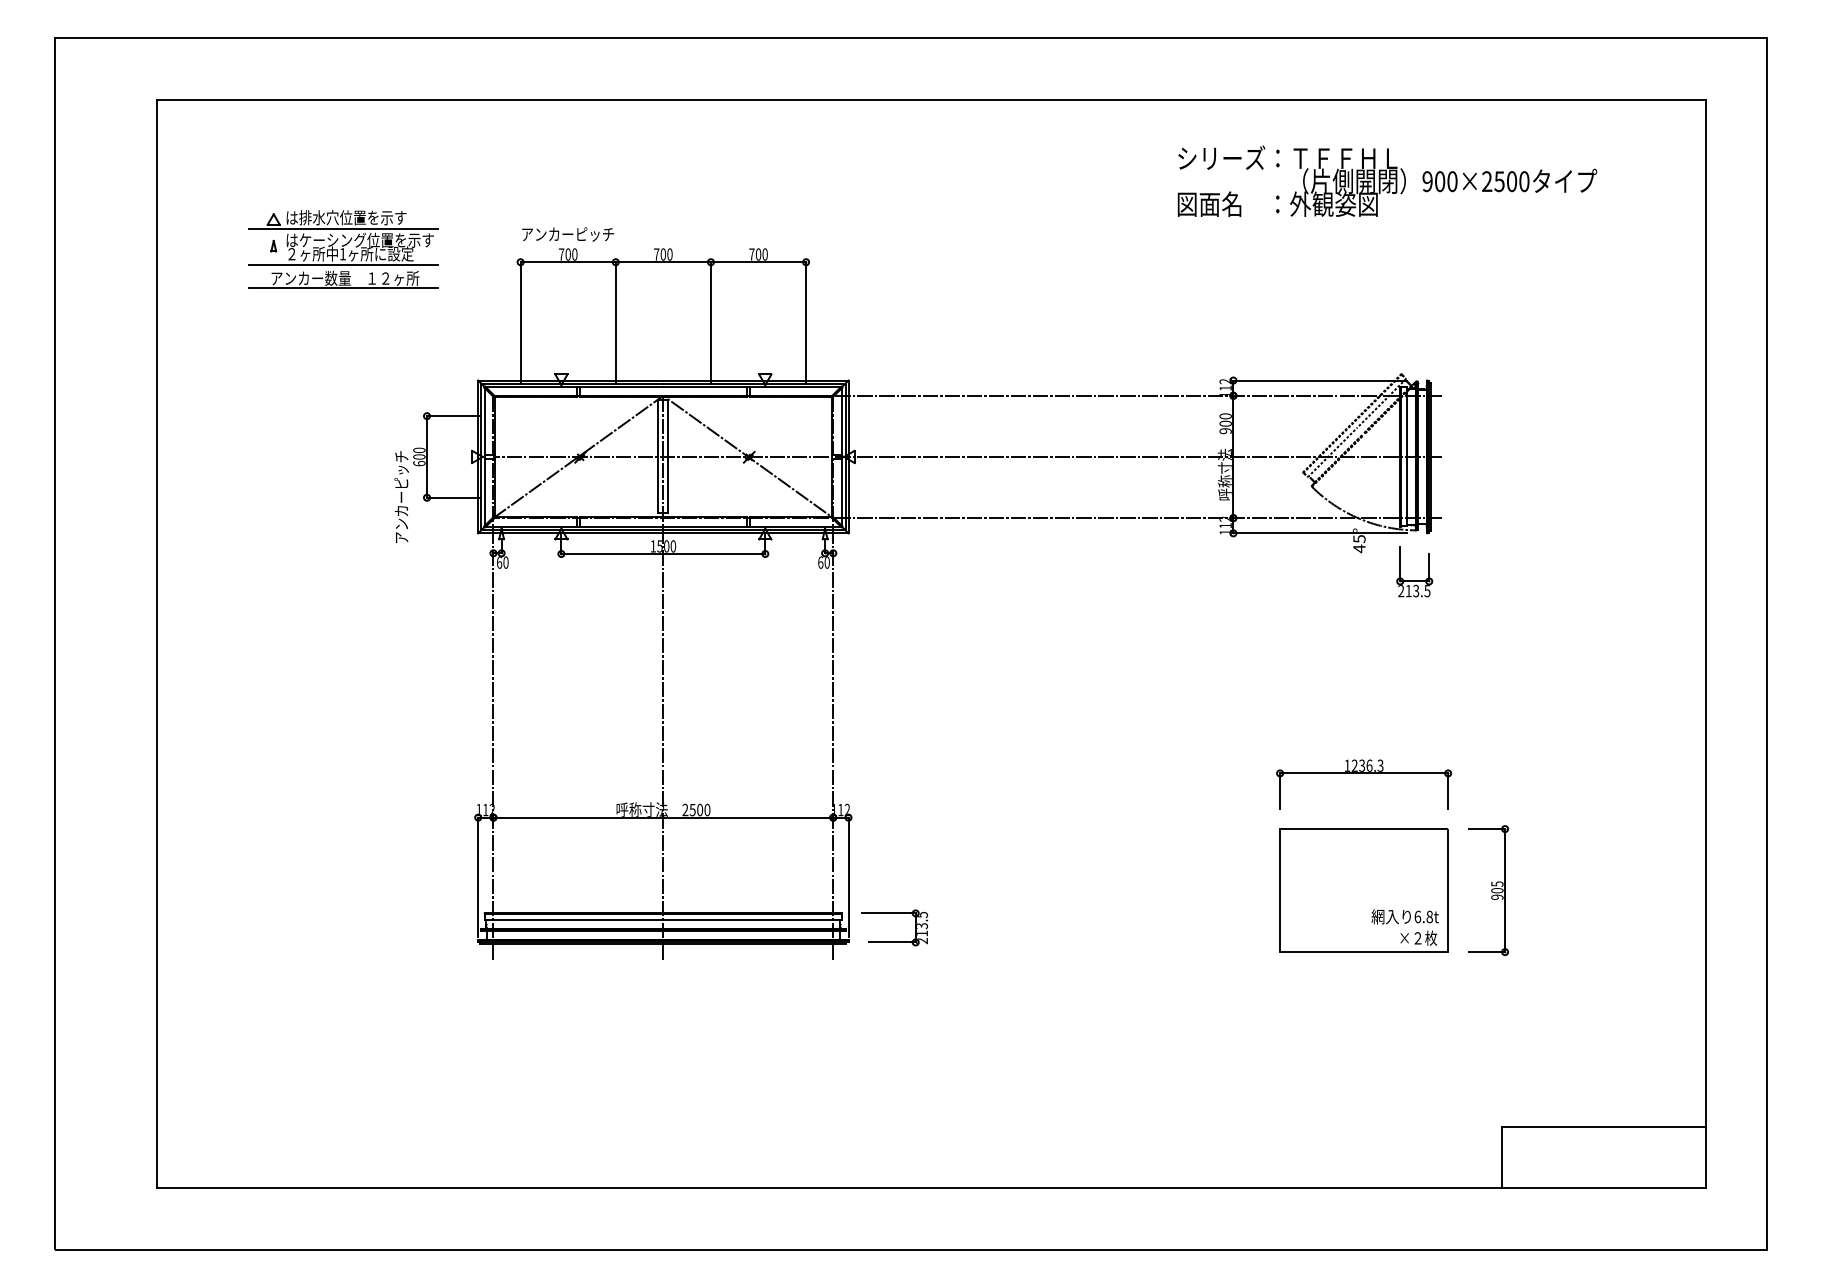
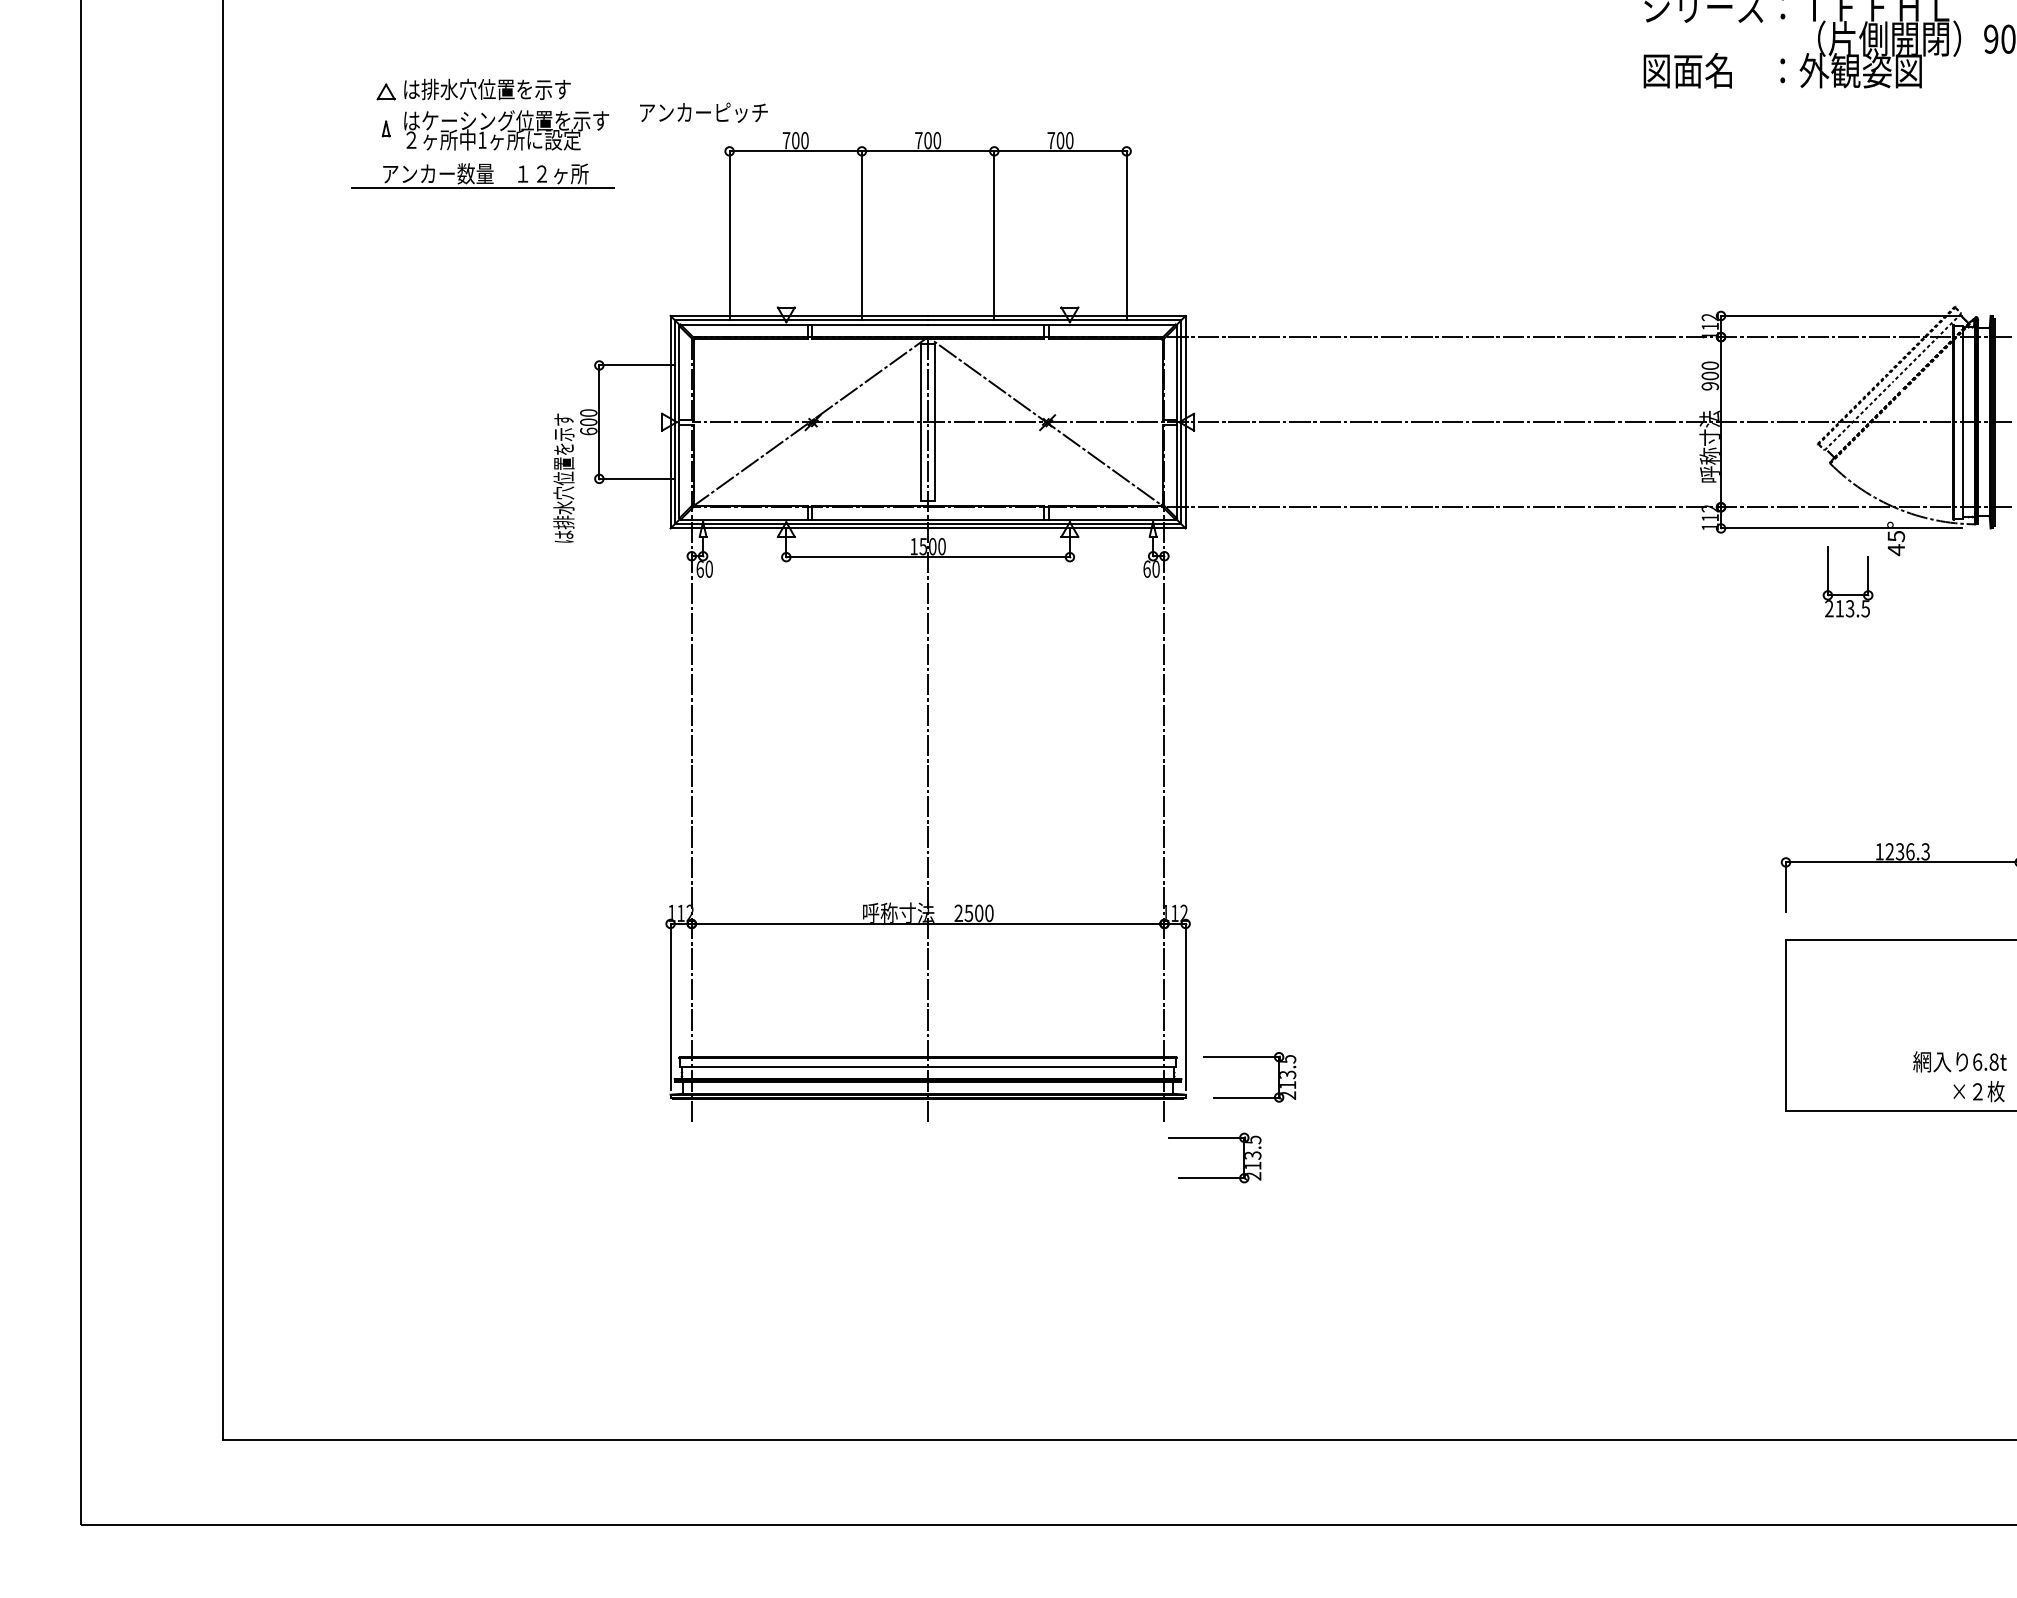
line: (343, 228) -> (483, 104), removed
text: (568, 234) -> (704, 112), moved
line: (343, 264) -> (483, 154), removed
text: (401, 496) -> (563, 477), アンカーピッチ -> は排水穴位置を示す
part: (1414, 580) -> (1847, 594), moved
part: (869, 971) -> (1214, 1137), added

